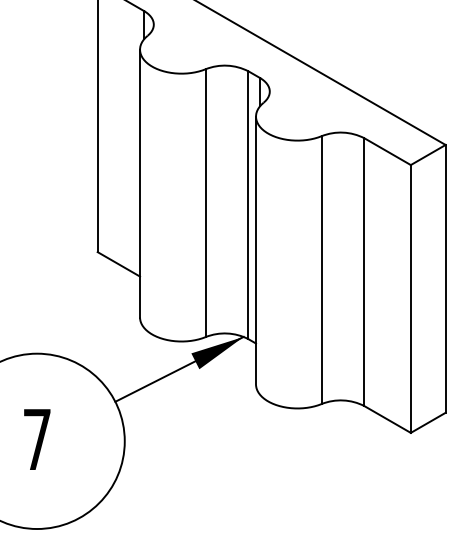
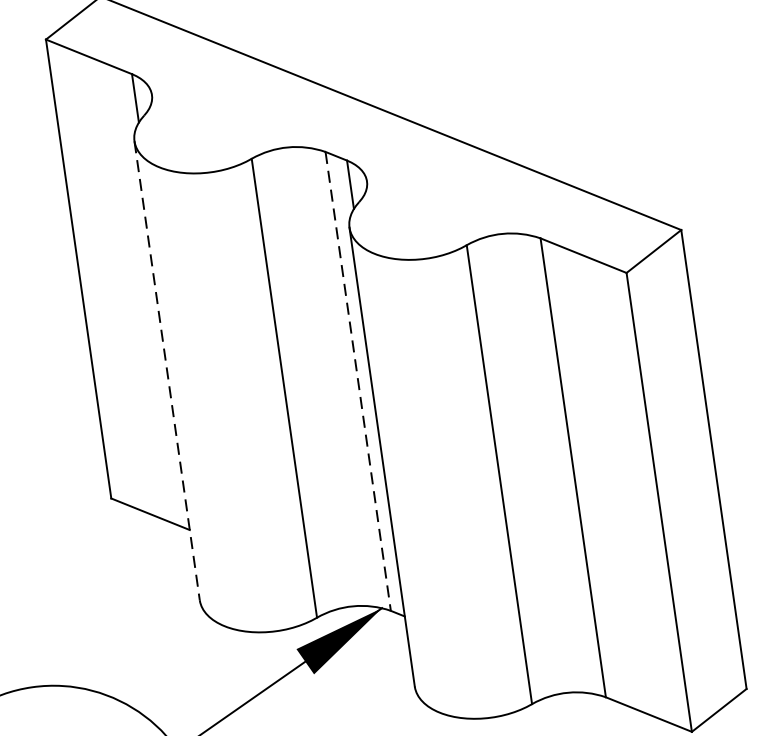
line: (140, 183) -> (167, 370), solid -> dashed
line: (248, 205) -> (358, 381), solid -> dashed

